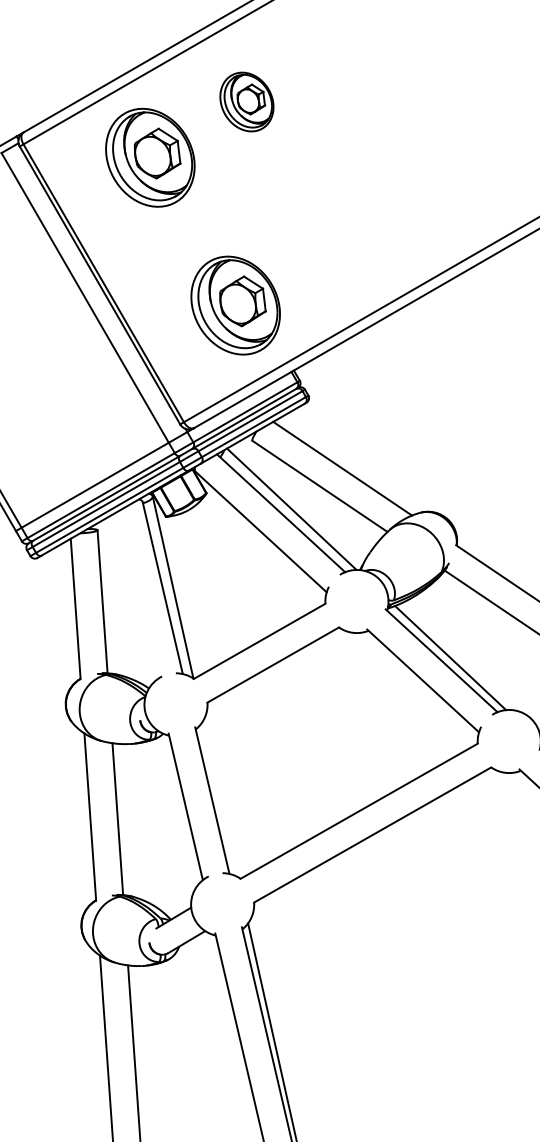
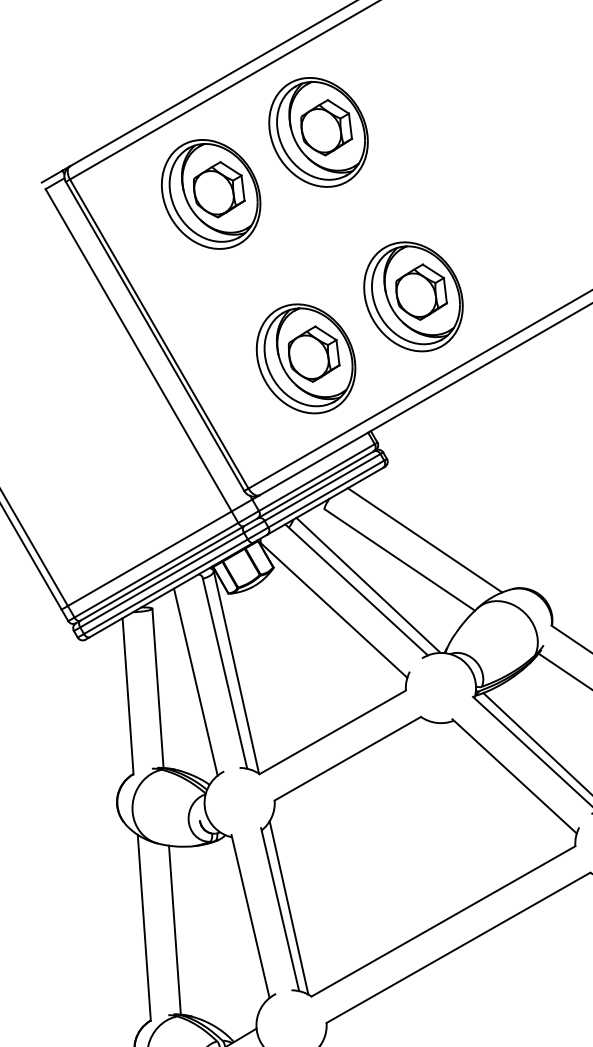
part: (246, 101) -> (318, 131), size x1.67
part: (332, 249) -> (413, 296), added
line: (136, 596) -> (195, 682), added
line: (219, 799) -> (288, 908), added

